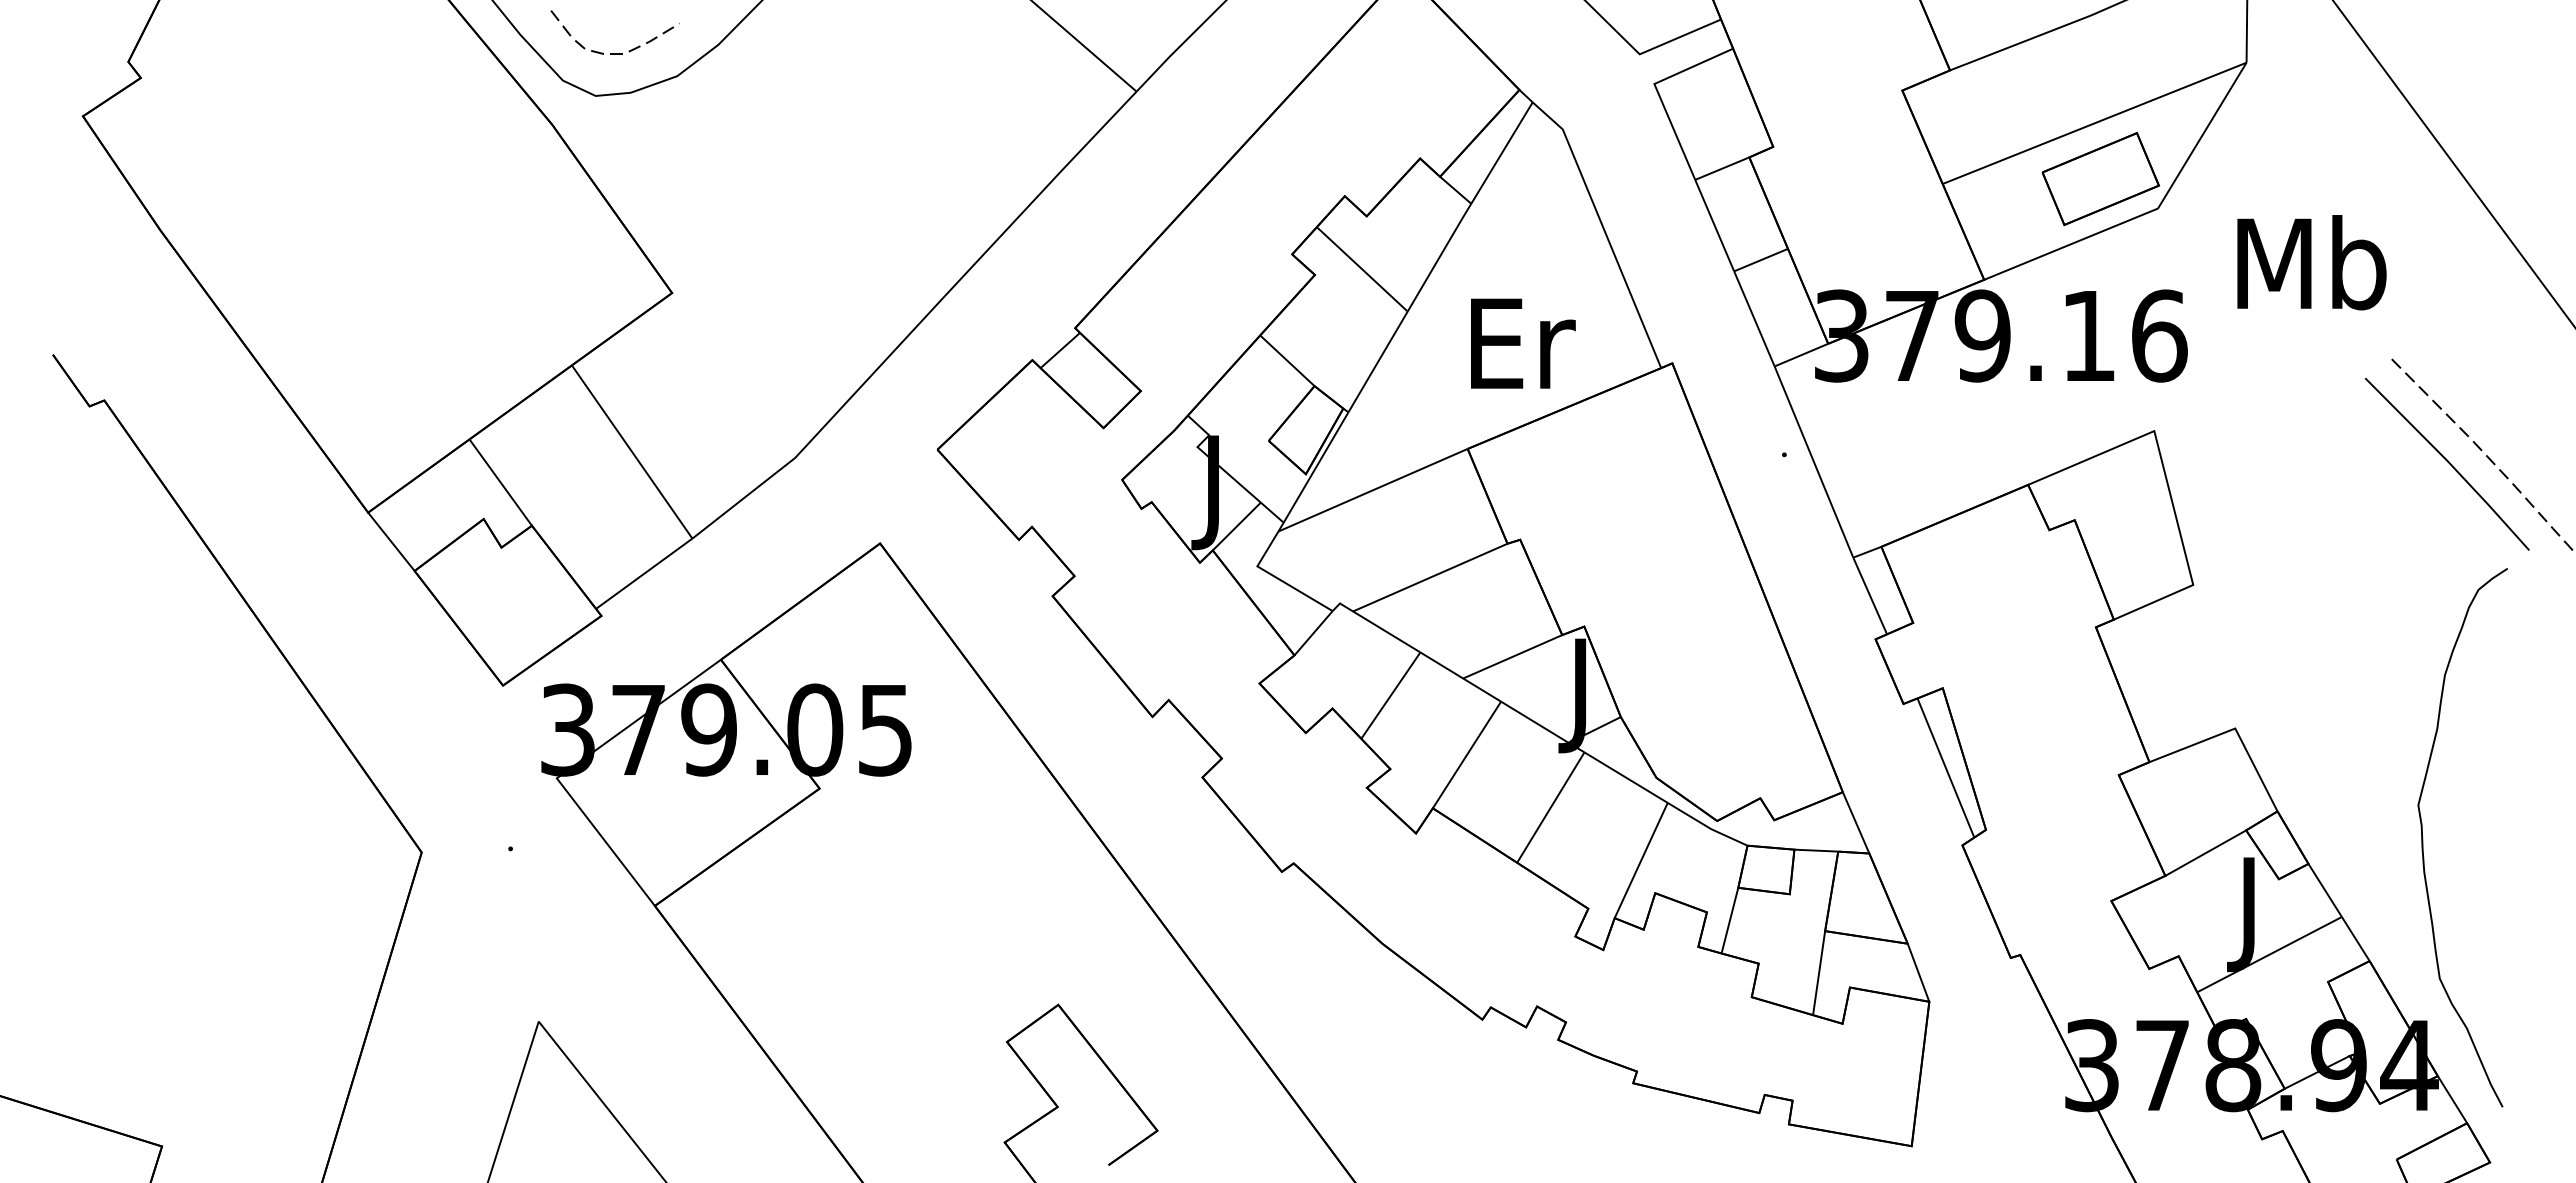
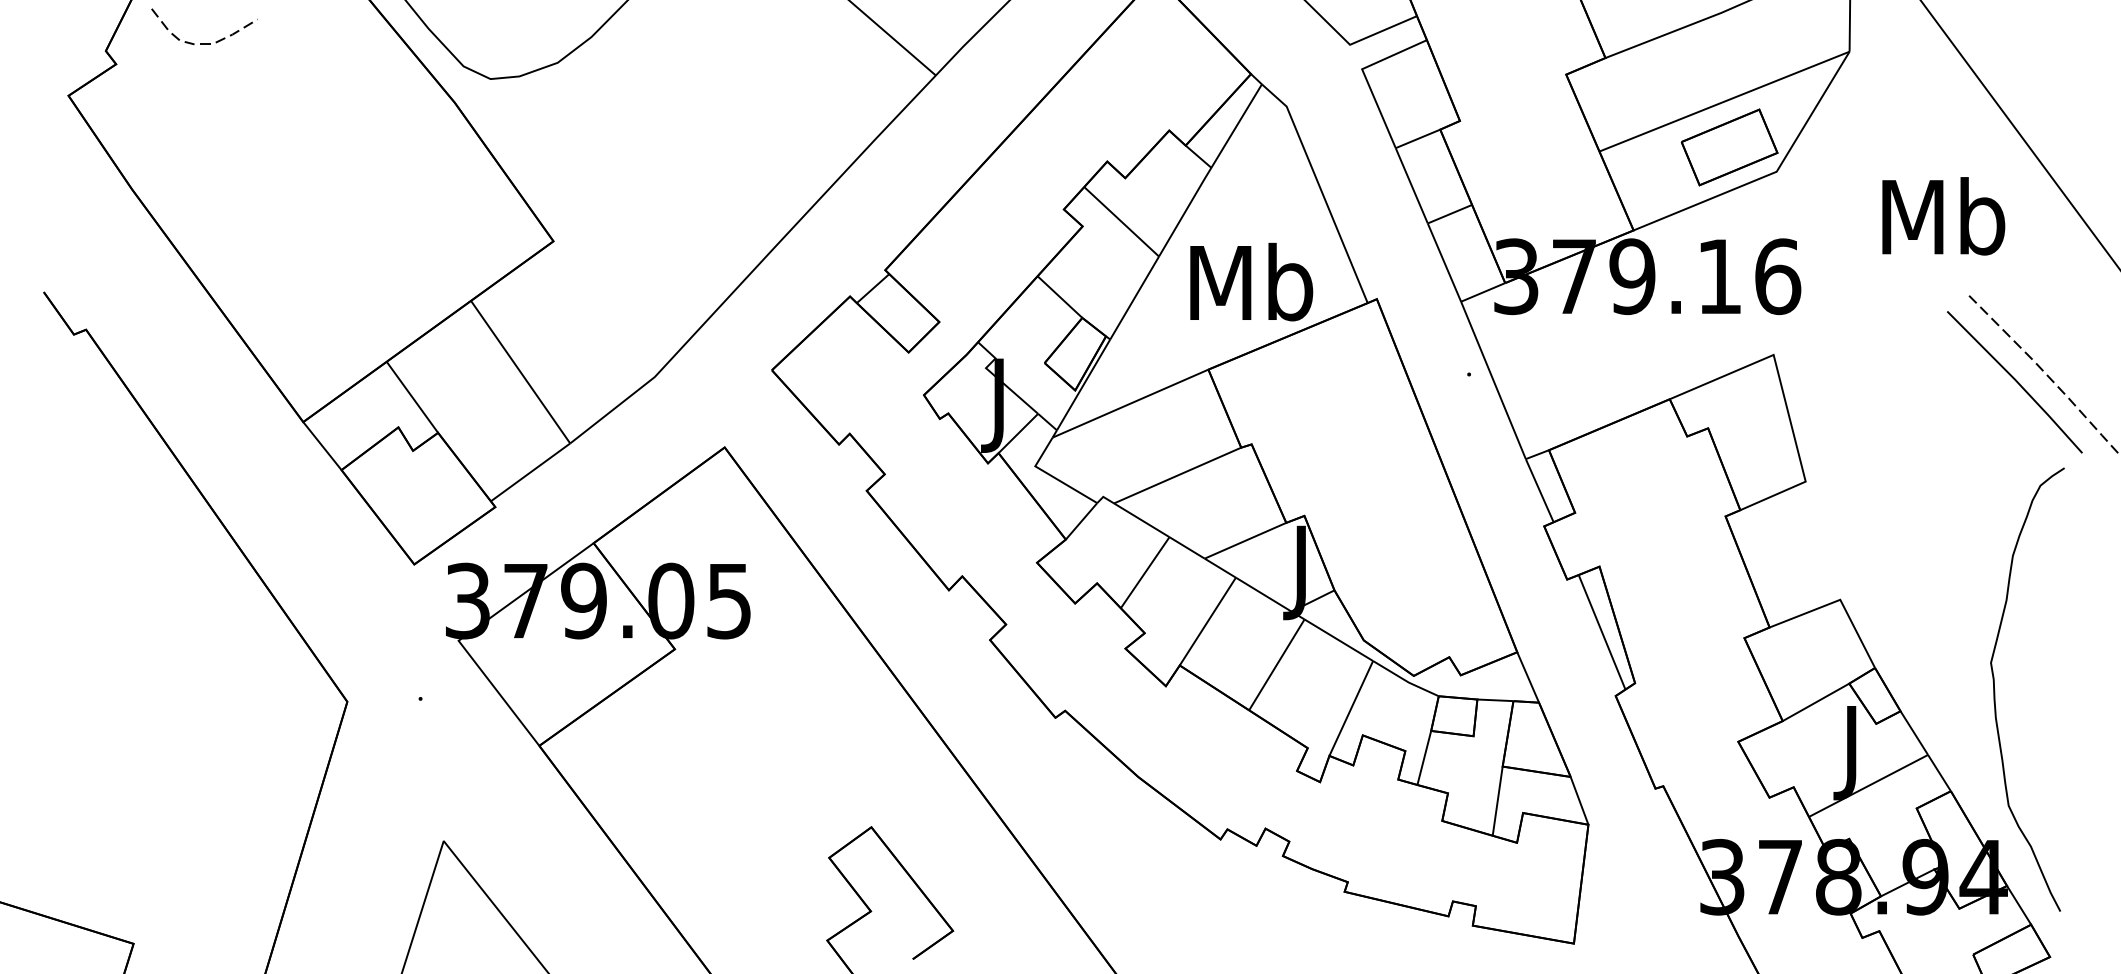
curve: (614, 53) -> (203, 44), moved
text: (2311, 262) -> (1943, 216), moved
text: (1519, 342) -> (1251, 282), Er -> Mb

